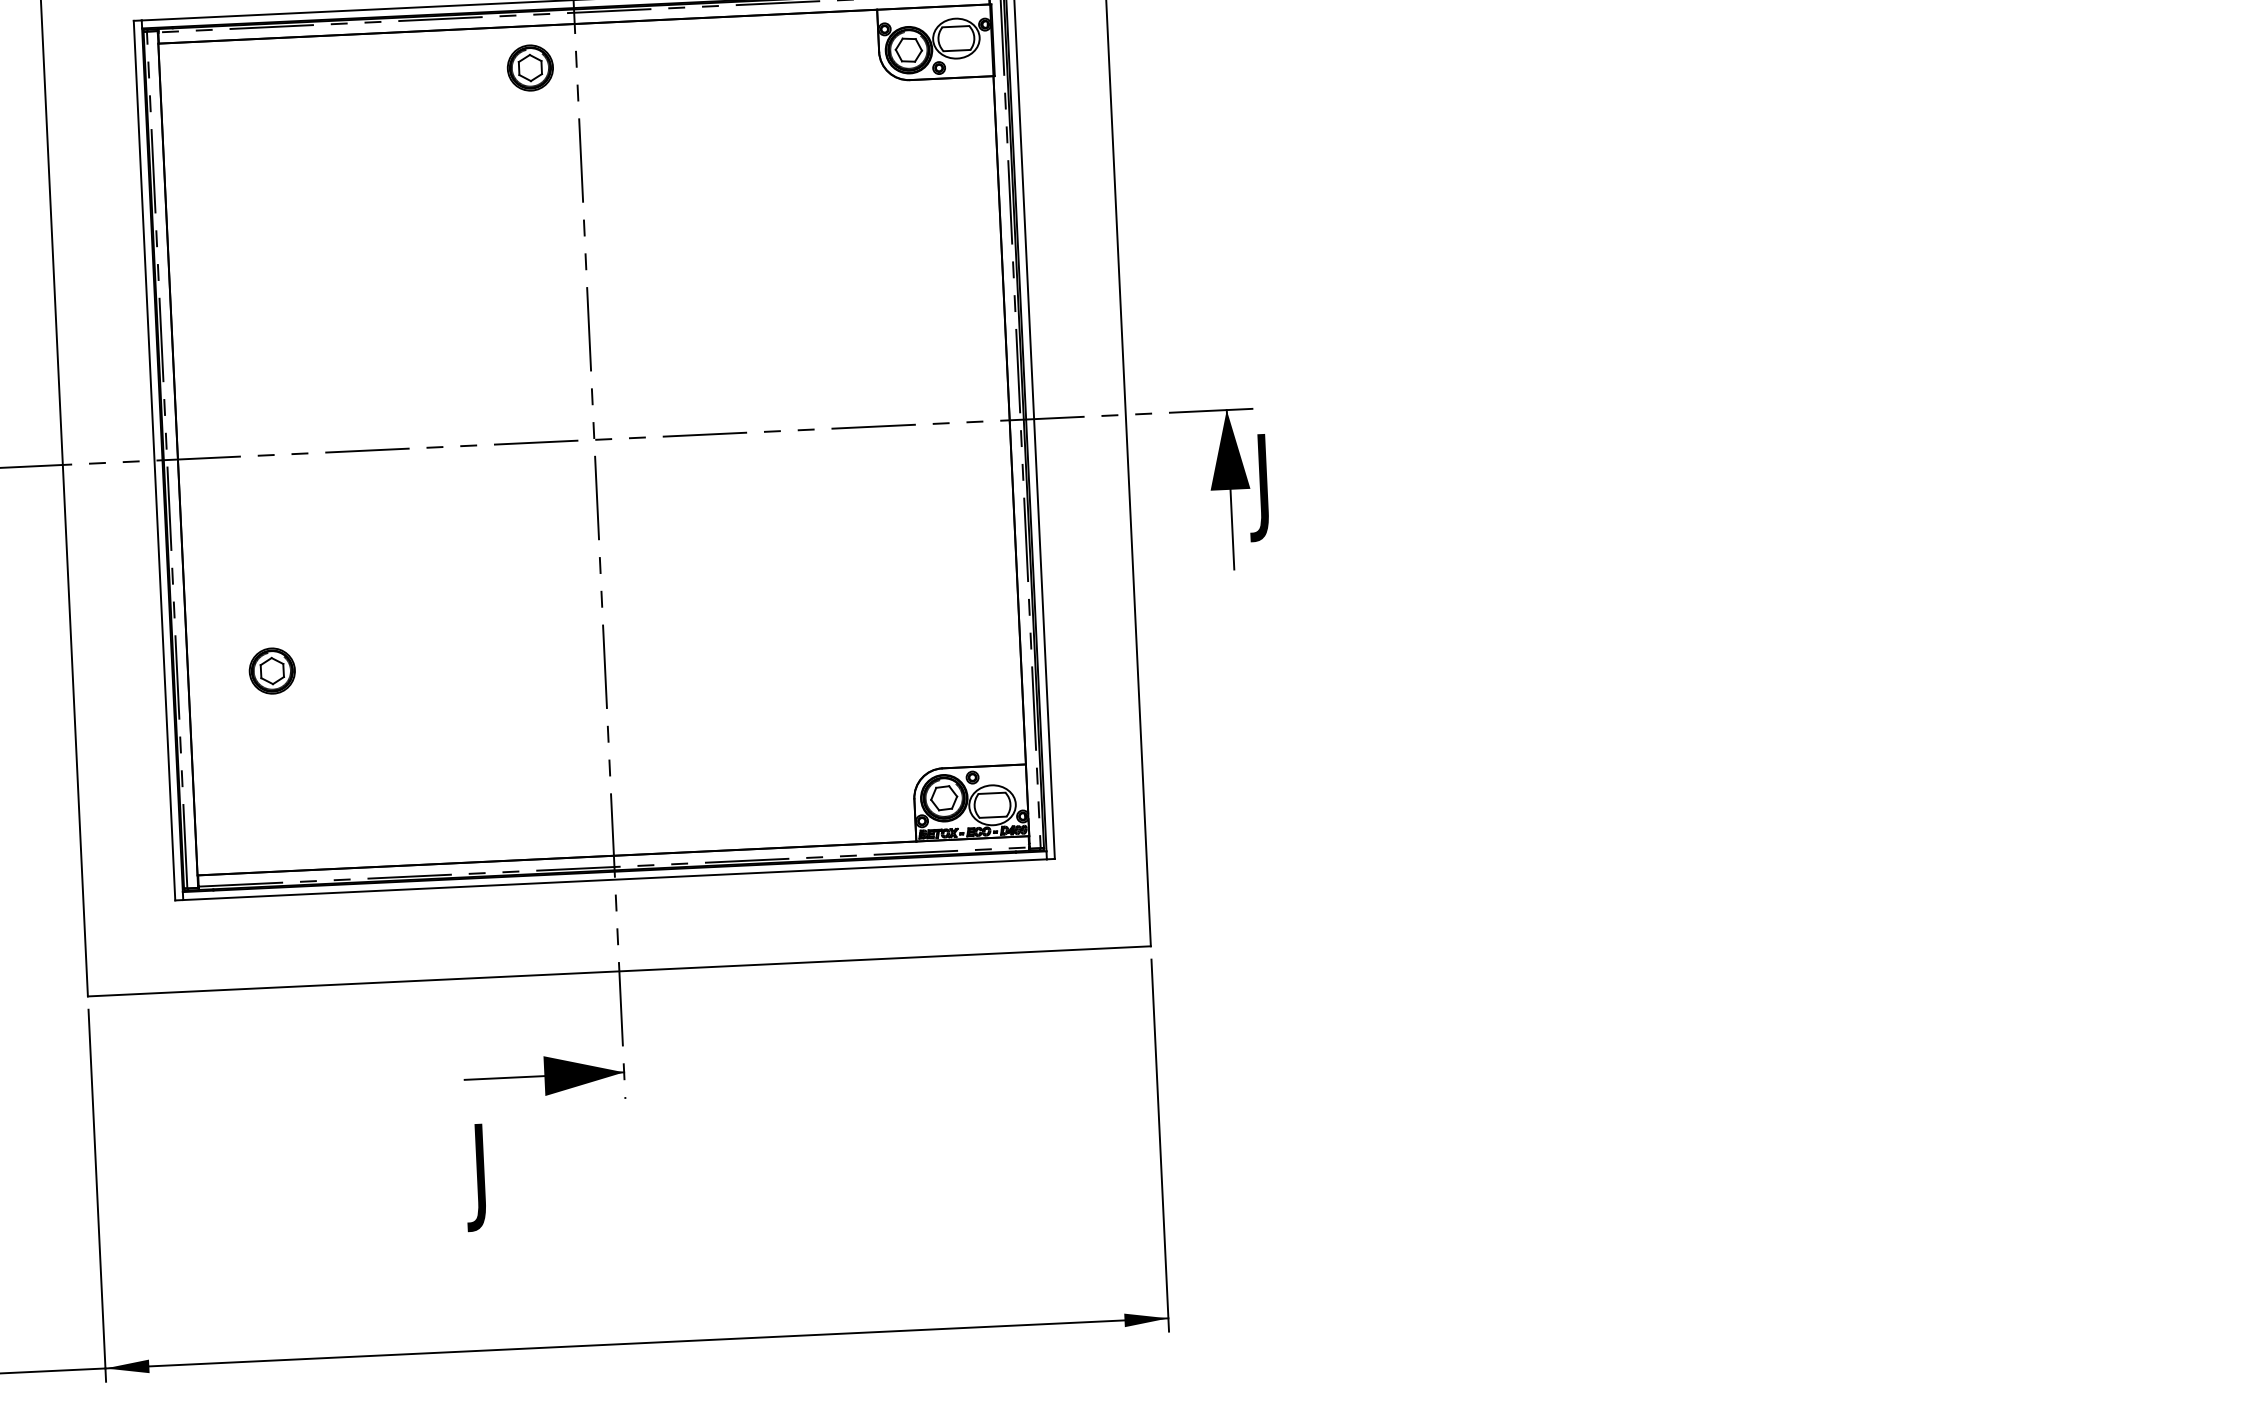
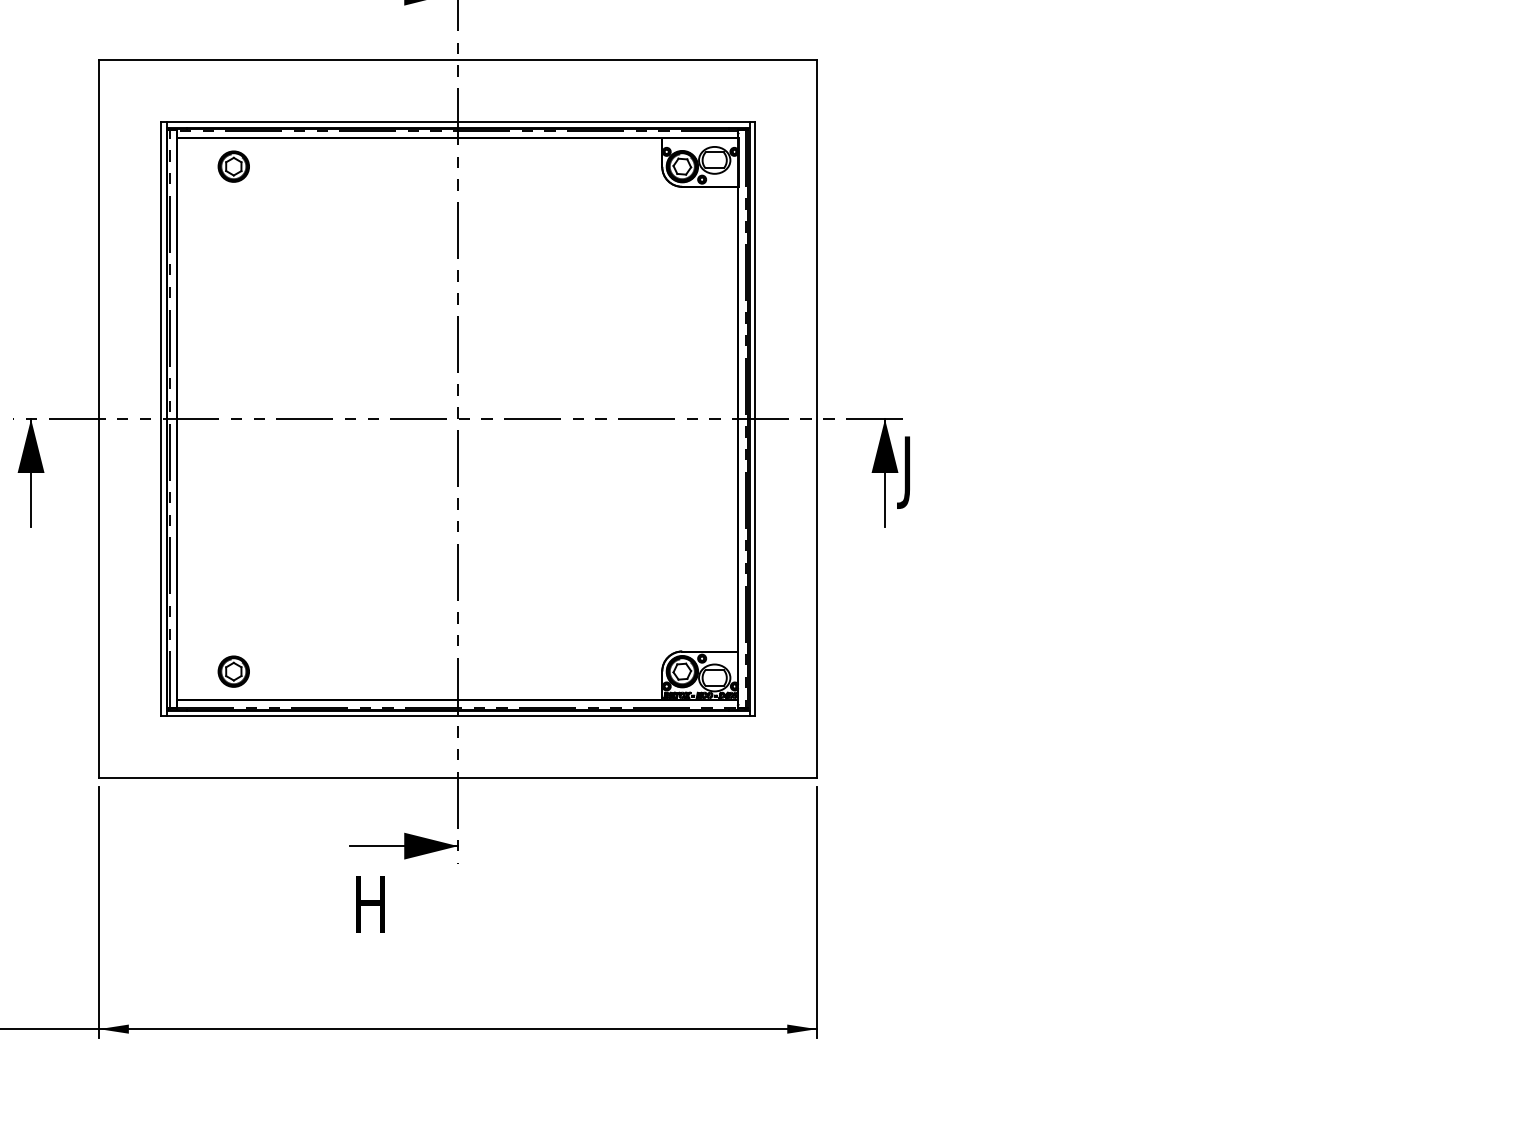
part: (529, 67) -> (233, 166), moved
part: (271, 670) -> (233, 671), moved
text: (491, 1177) -> (365, 912), J -> H

